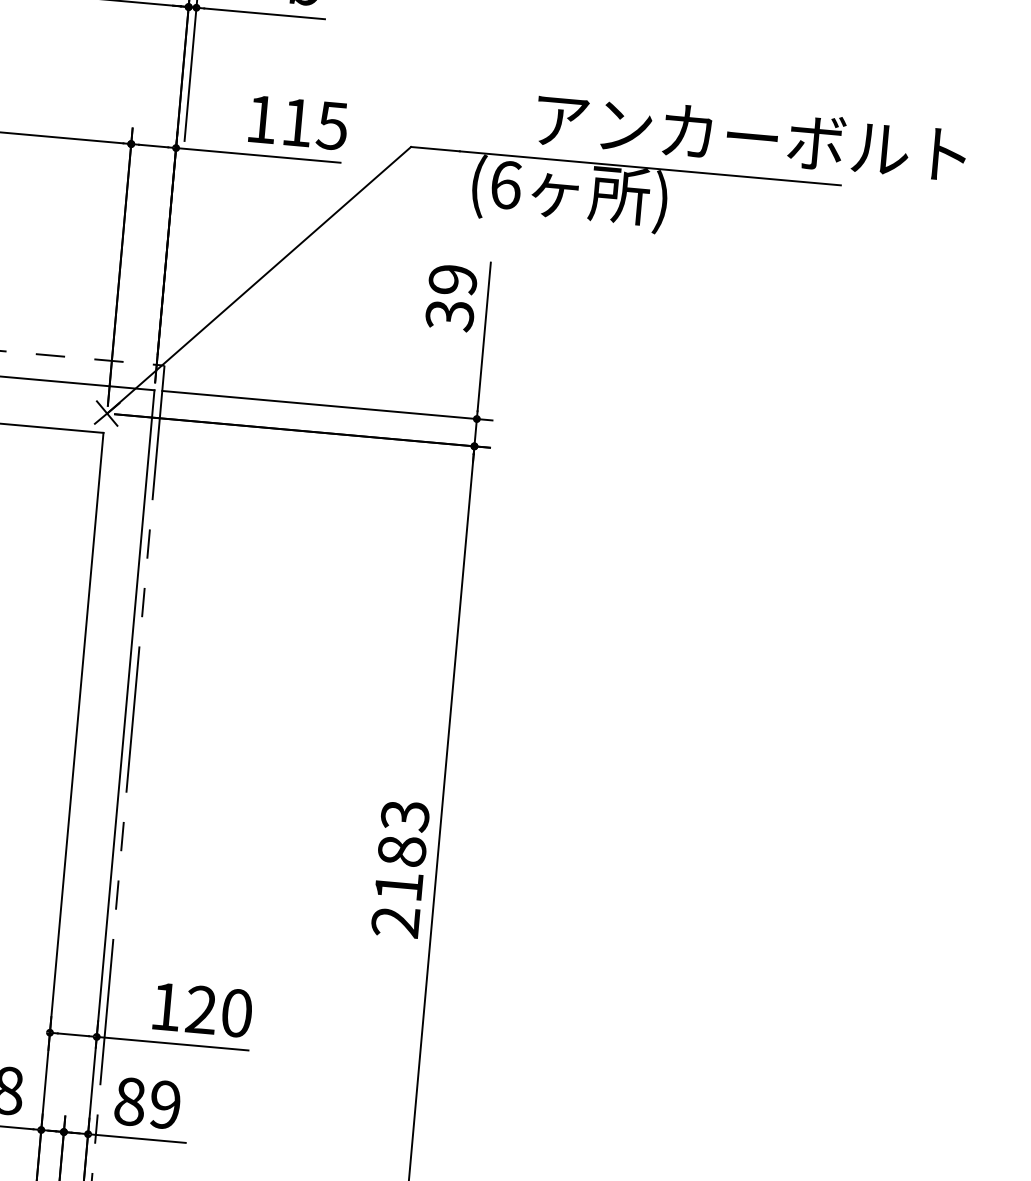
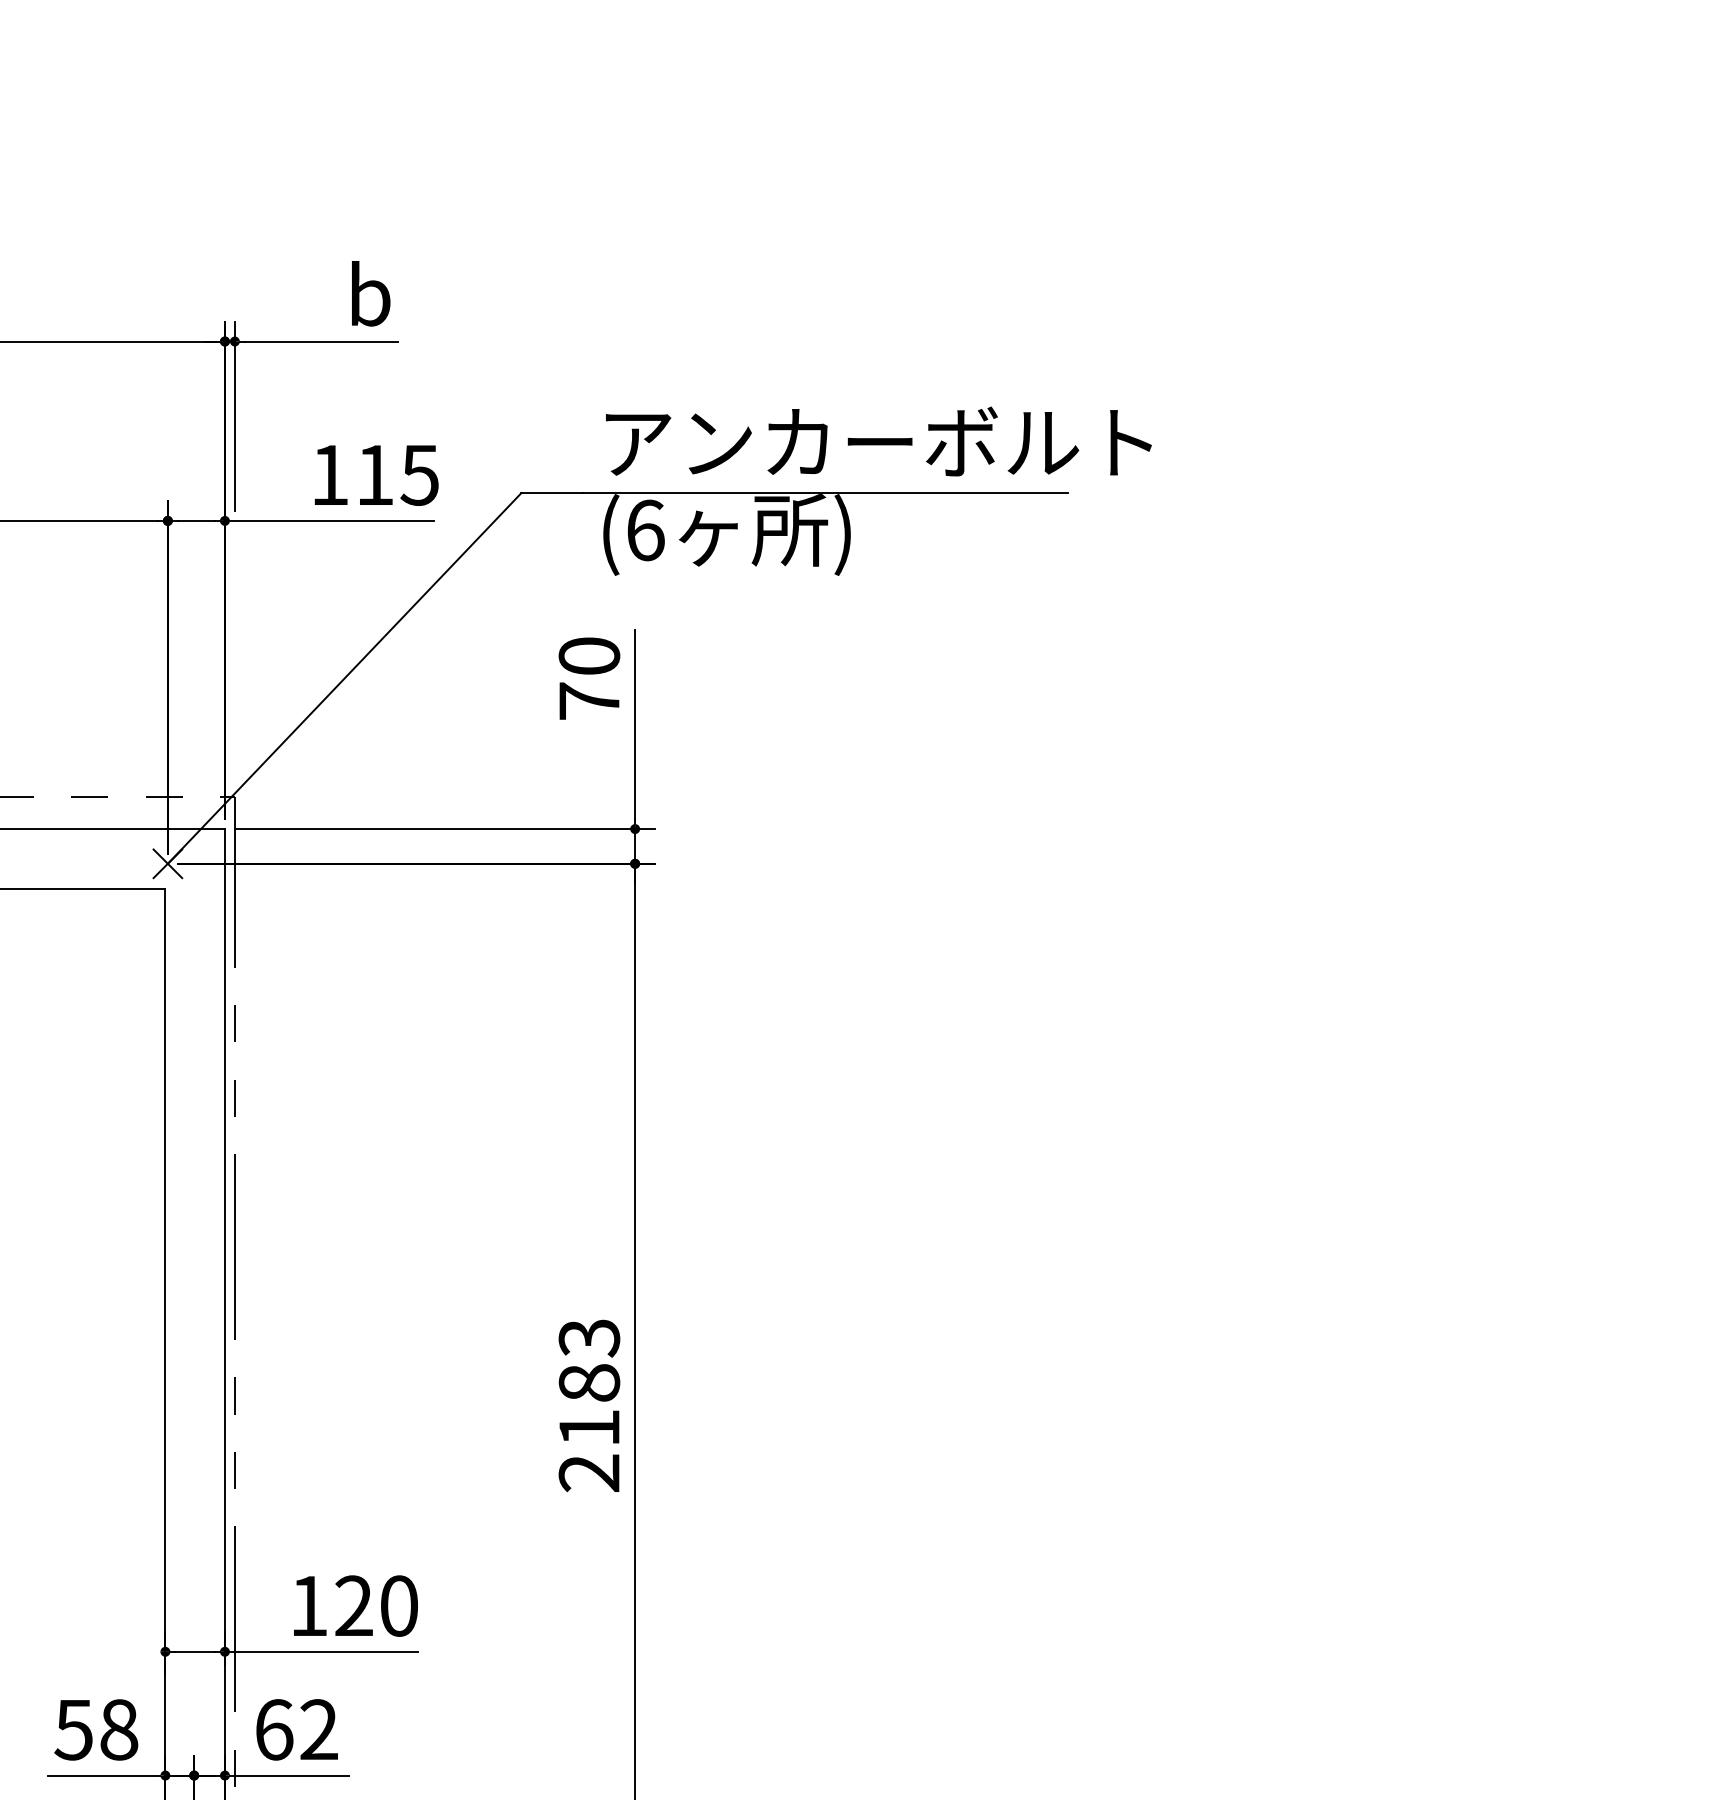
text: (751, 136) -> (878, 441), moved
text: (451, 298) -> (589, 679), 39 -> 70
text: (147, 1103) -> (296, 1729), 89 -> 62

